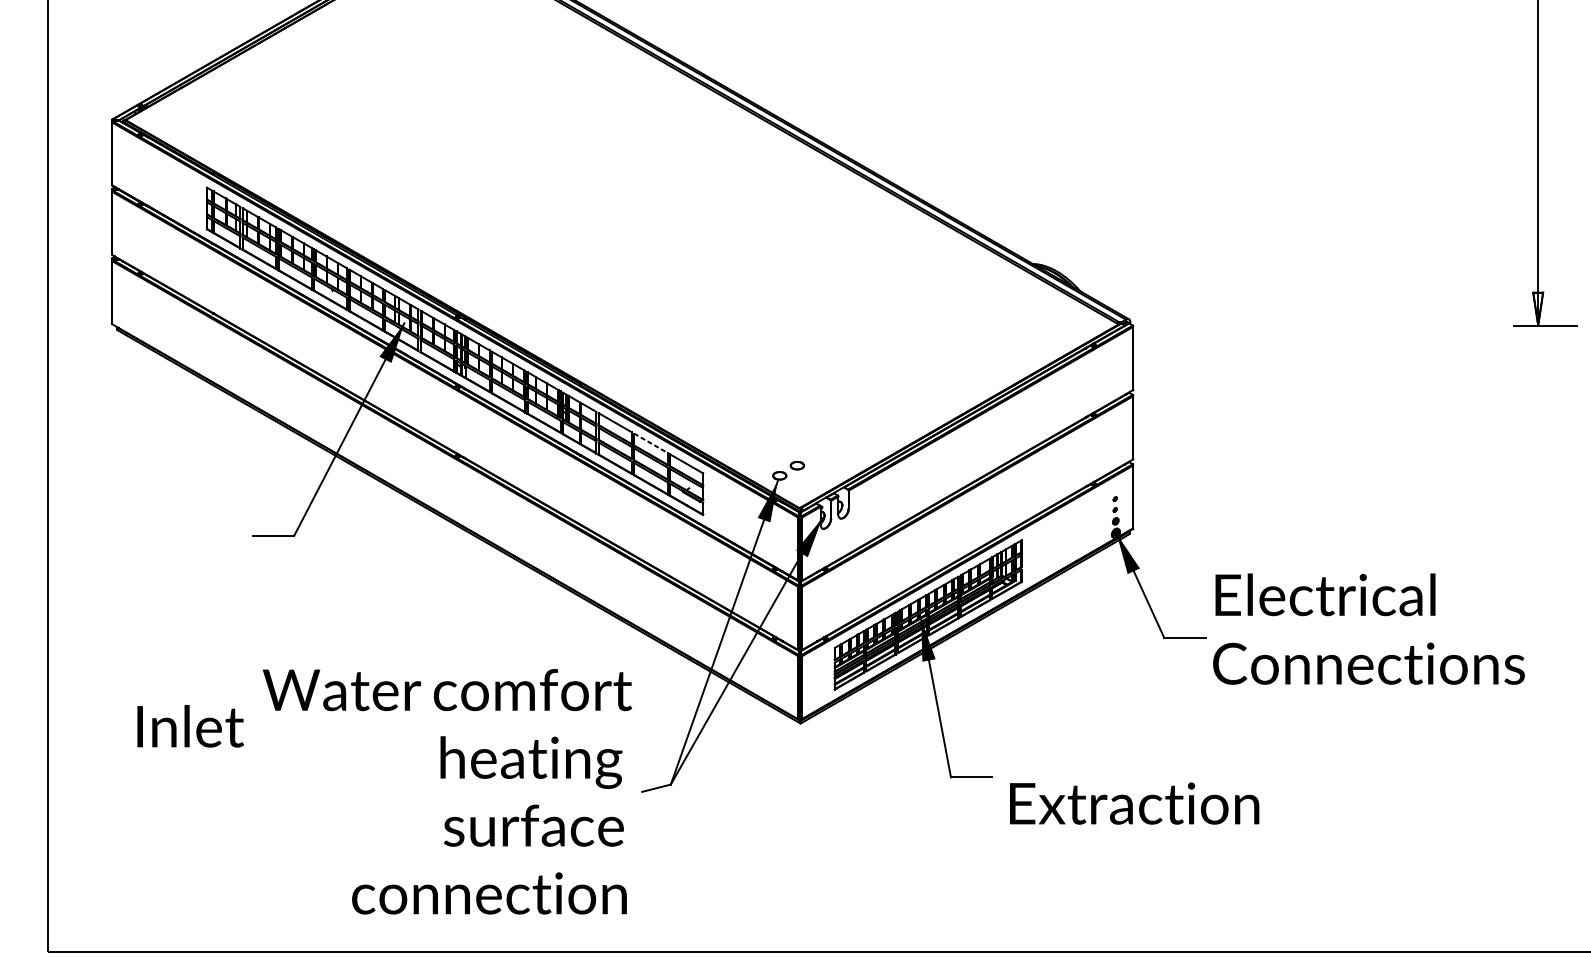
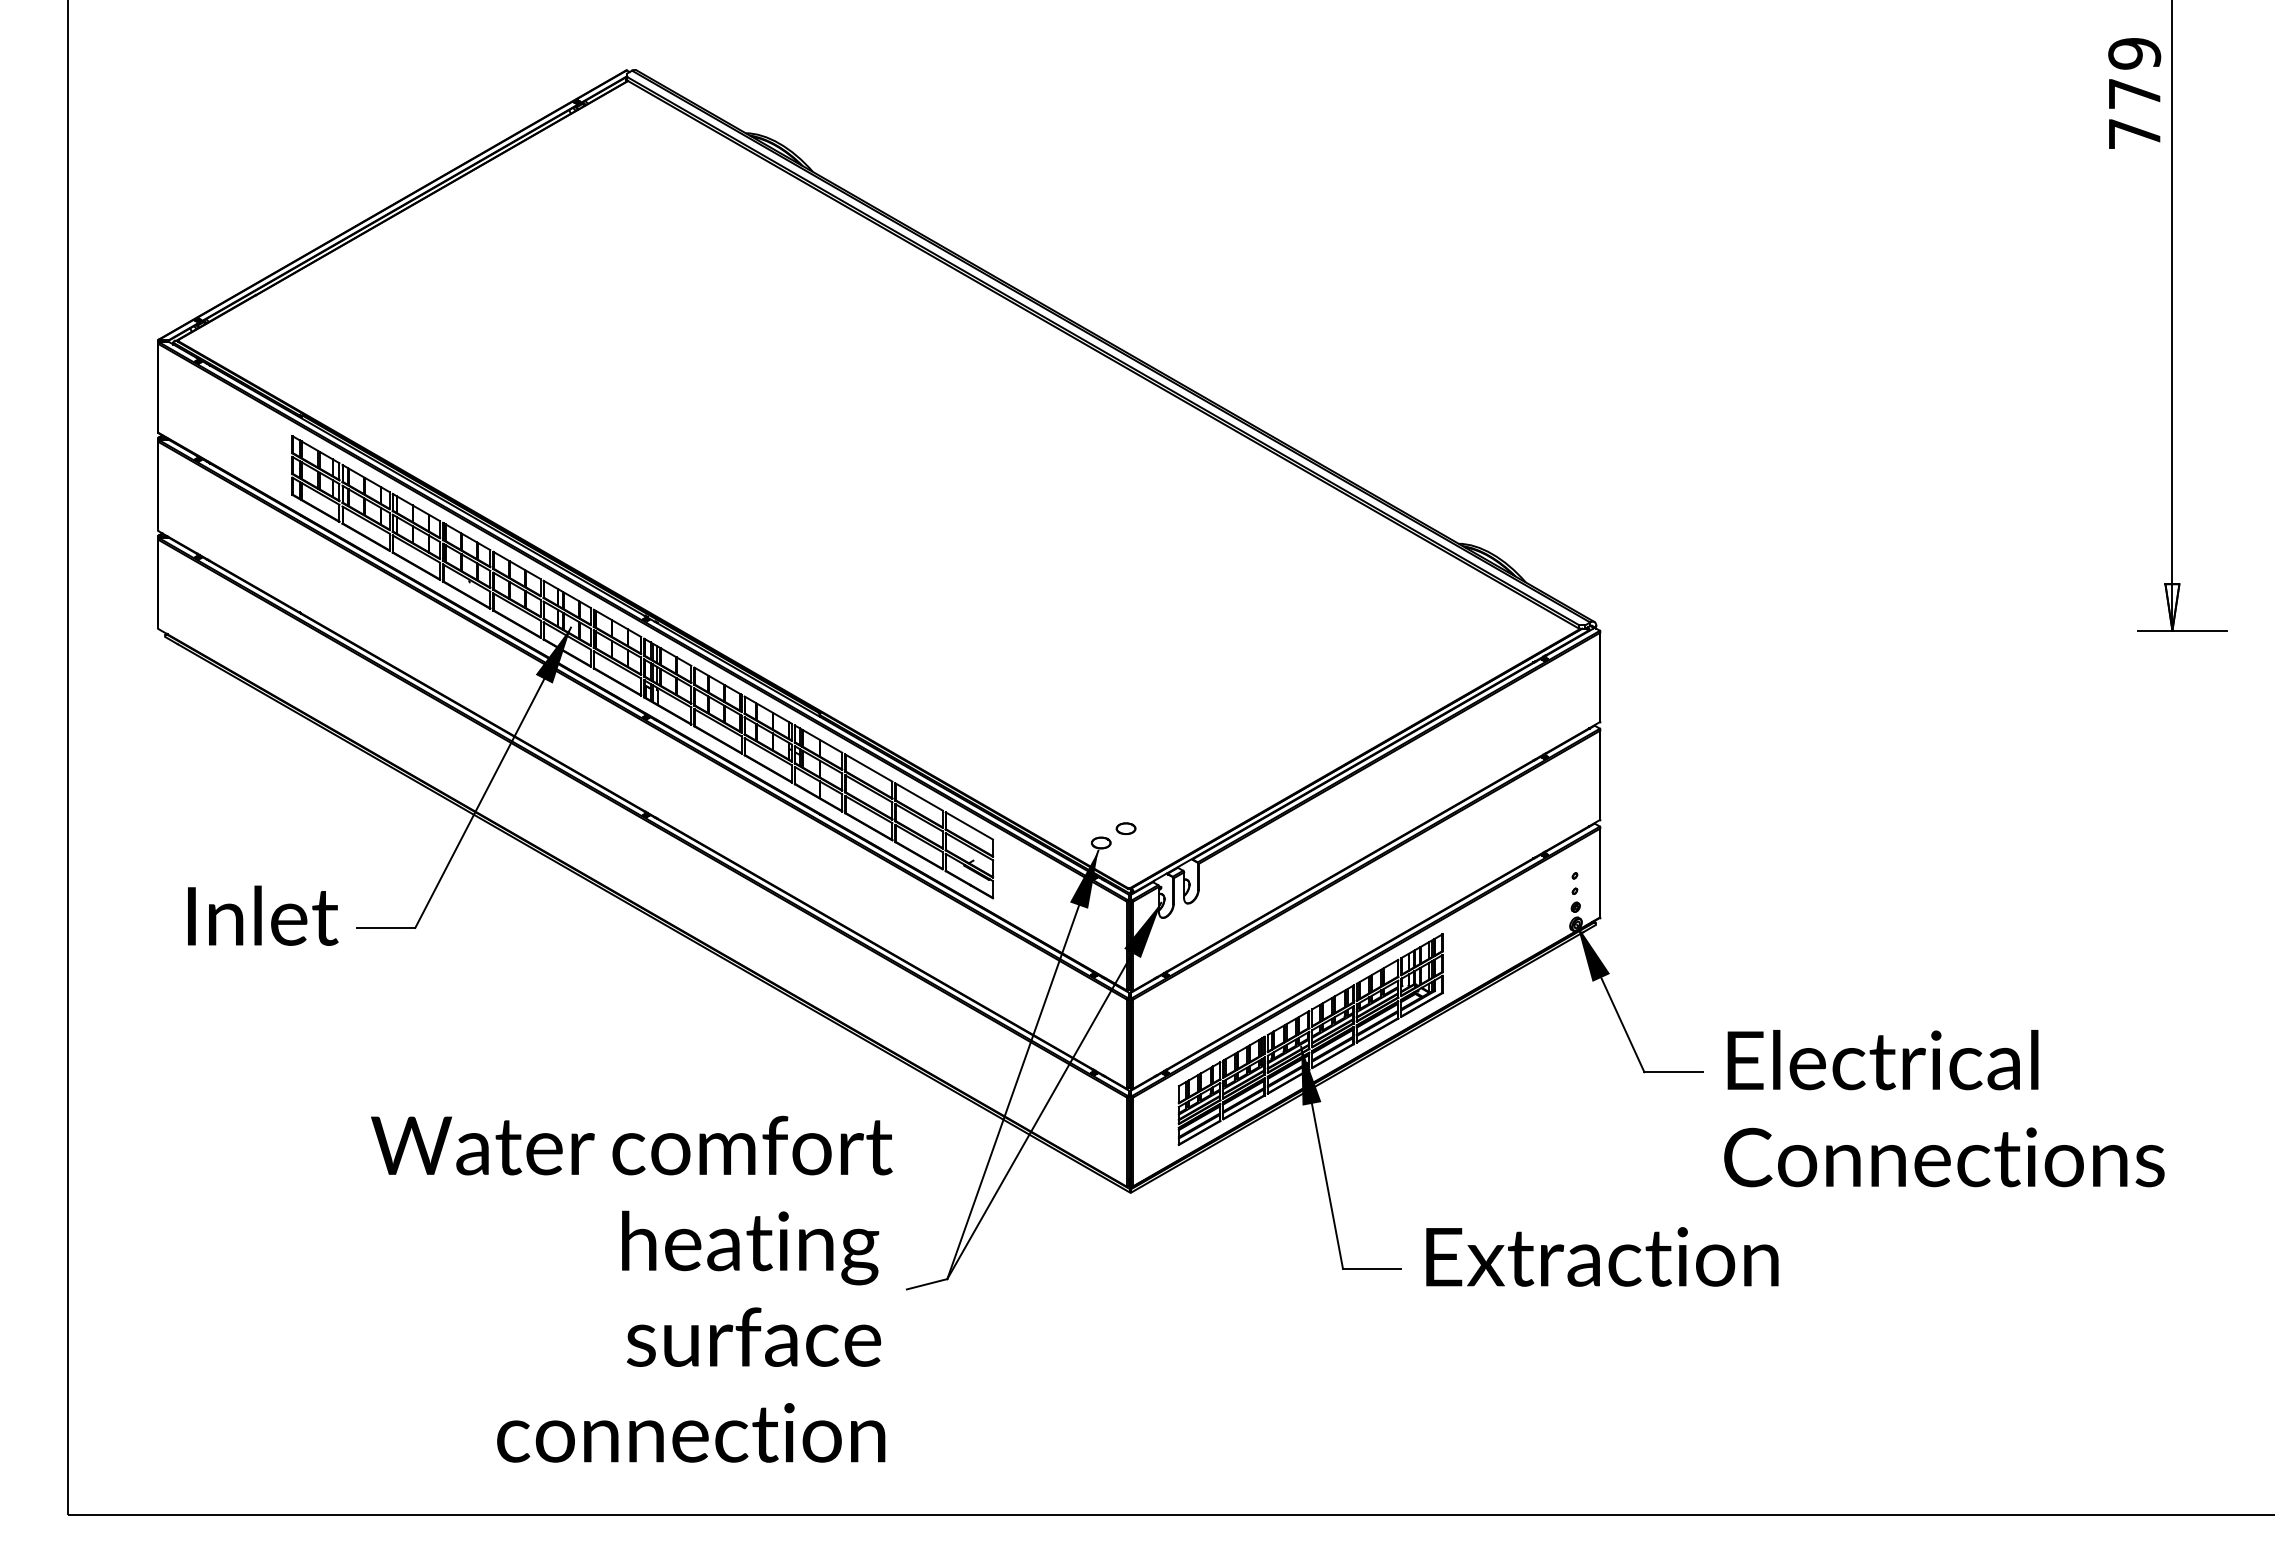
line: (651, 443) -> (919, 797), dashed -> solid
text: (1369, 629) -> (1944, 1108), moved
text: (190, 726) -> (263, 915), moved
text: (1134, 803) -> (1602, 1256), moved

